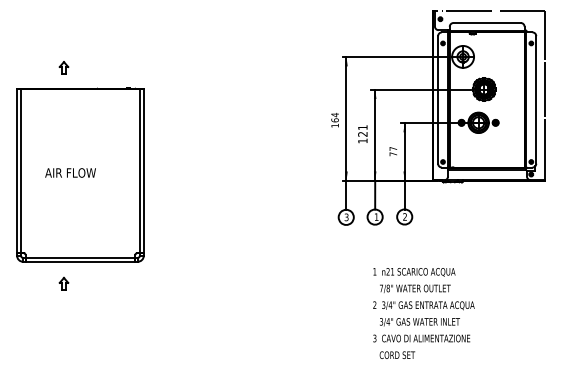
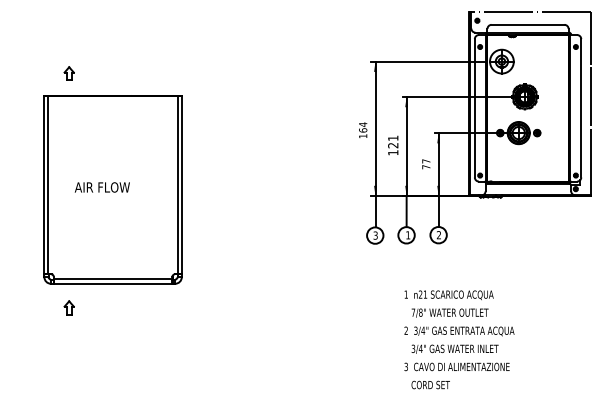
part: (80, 174) -> (113, 189), moved

